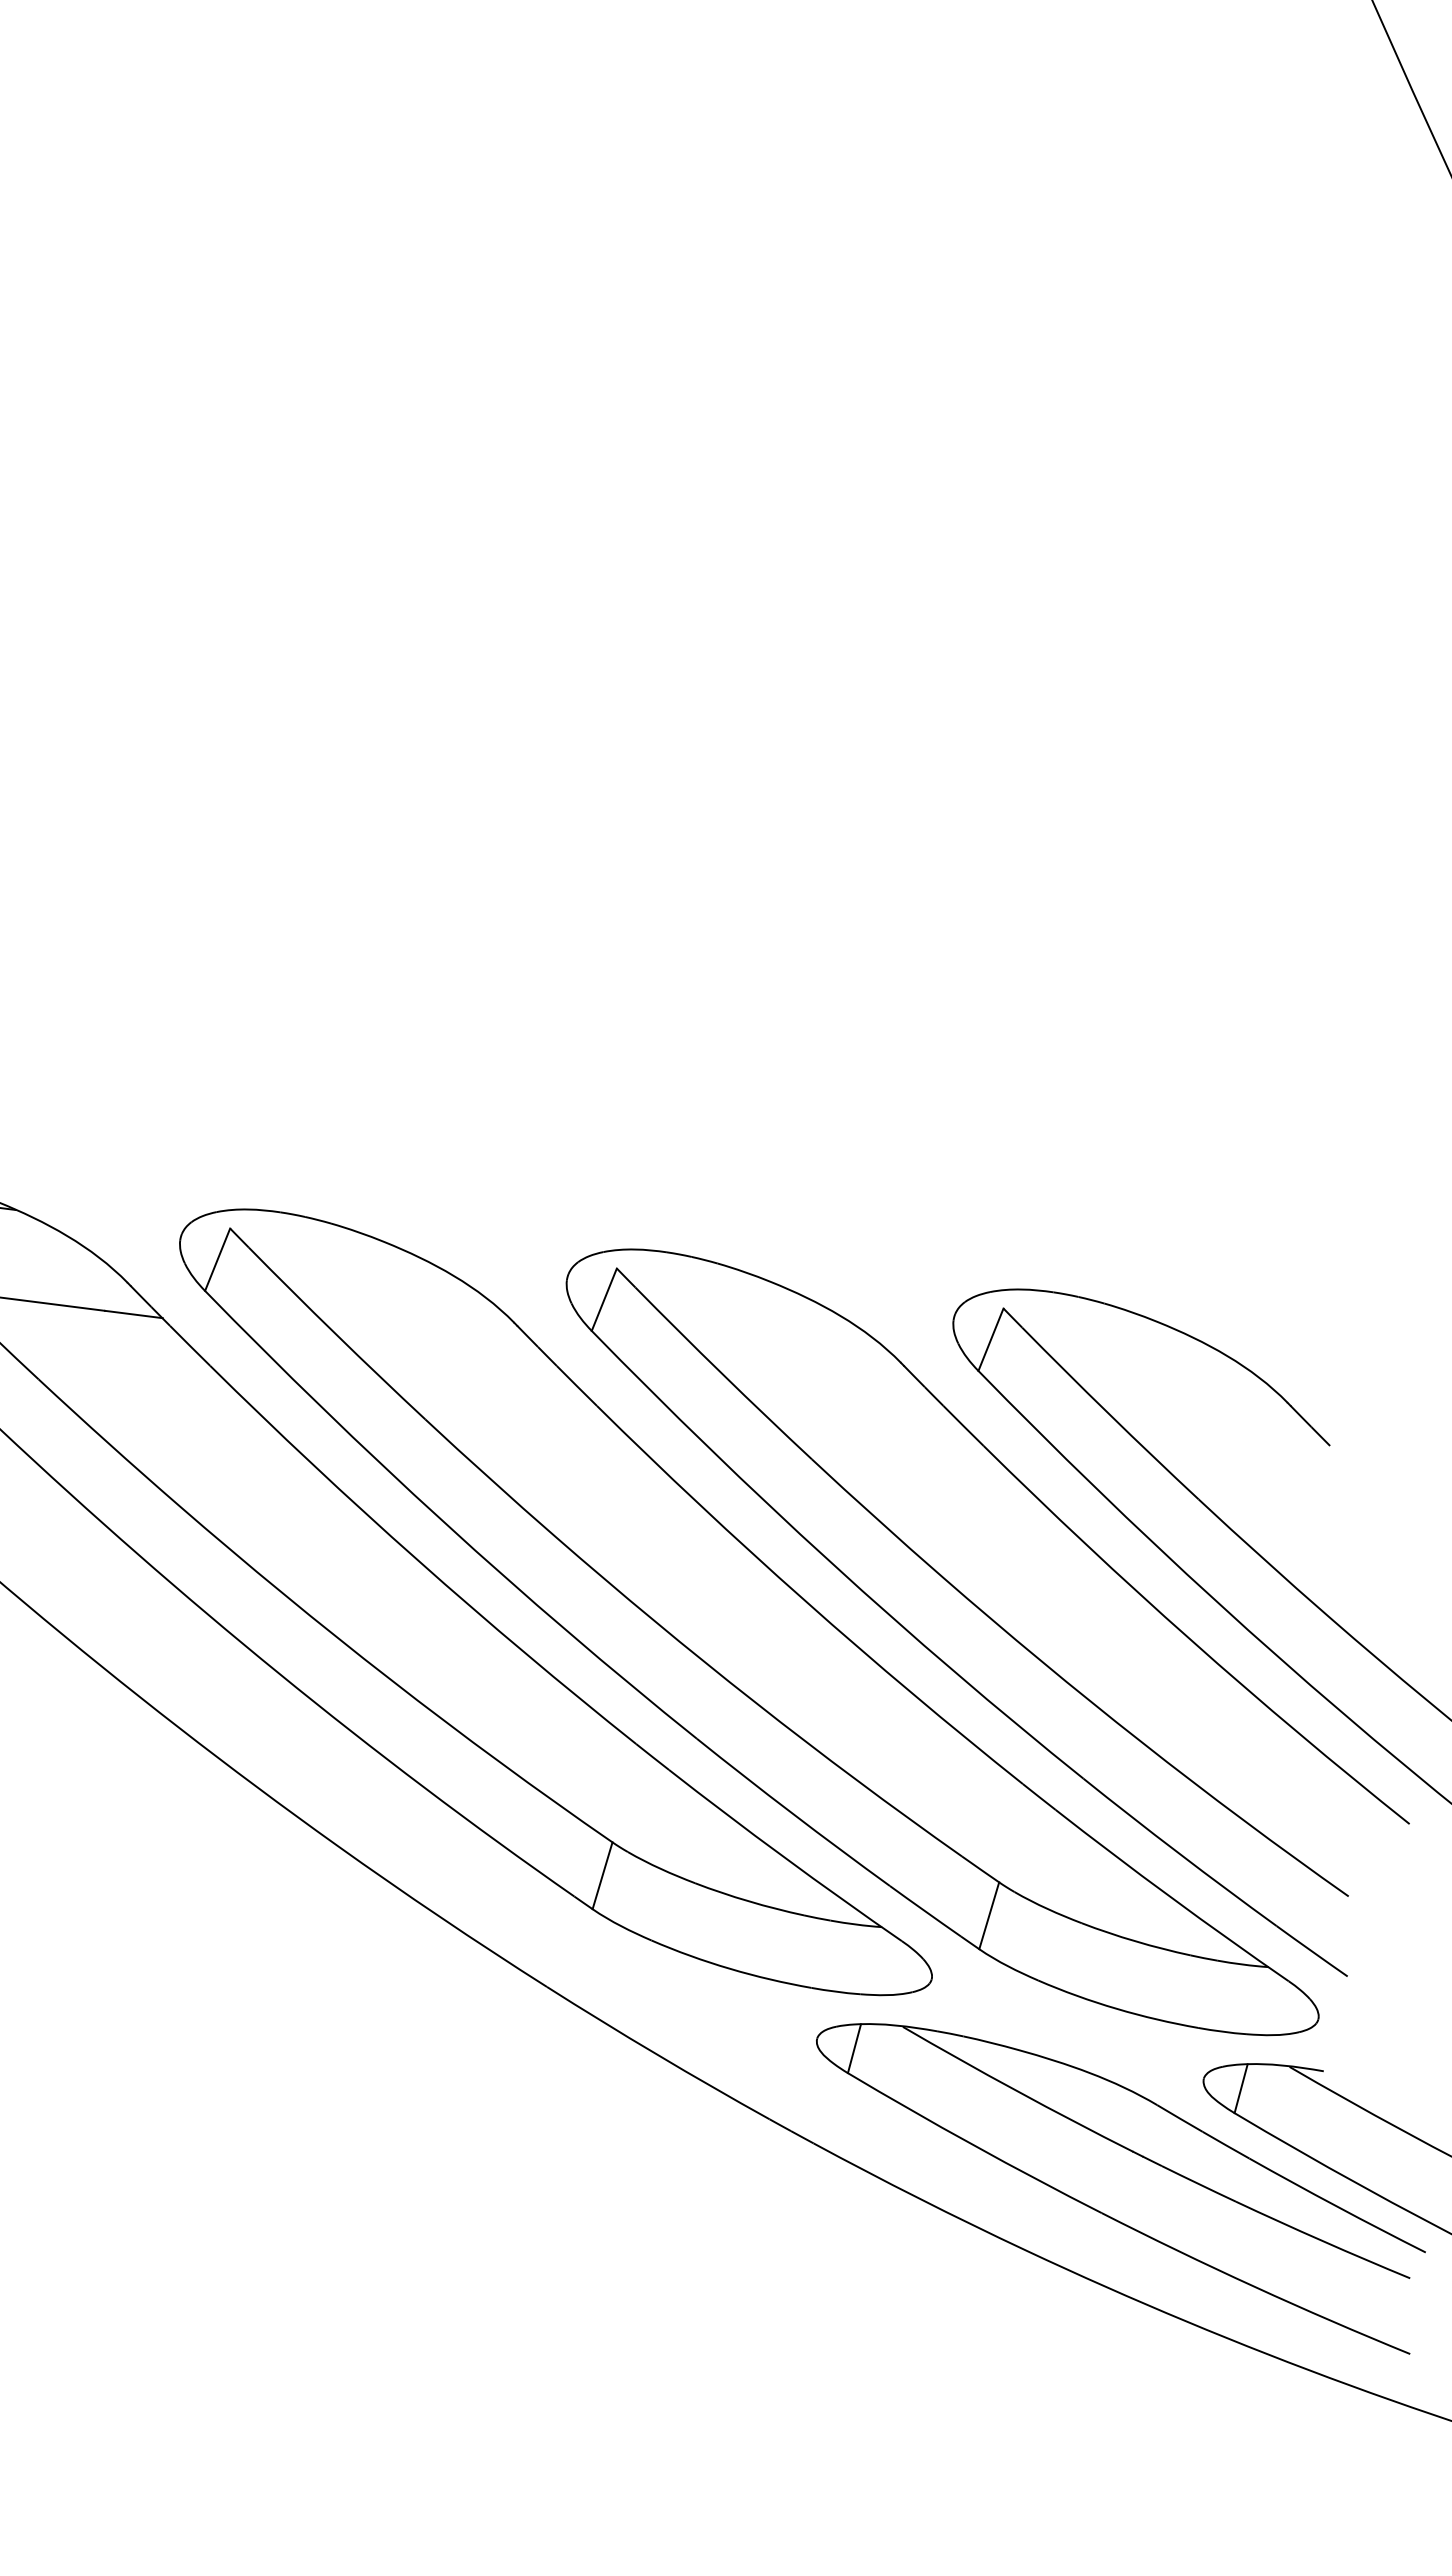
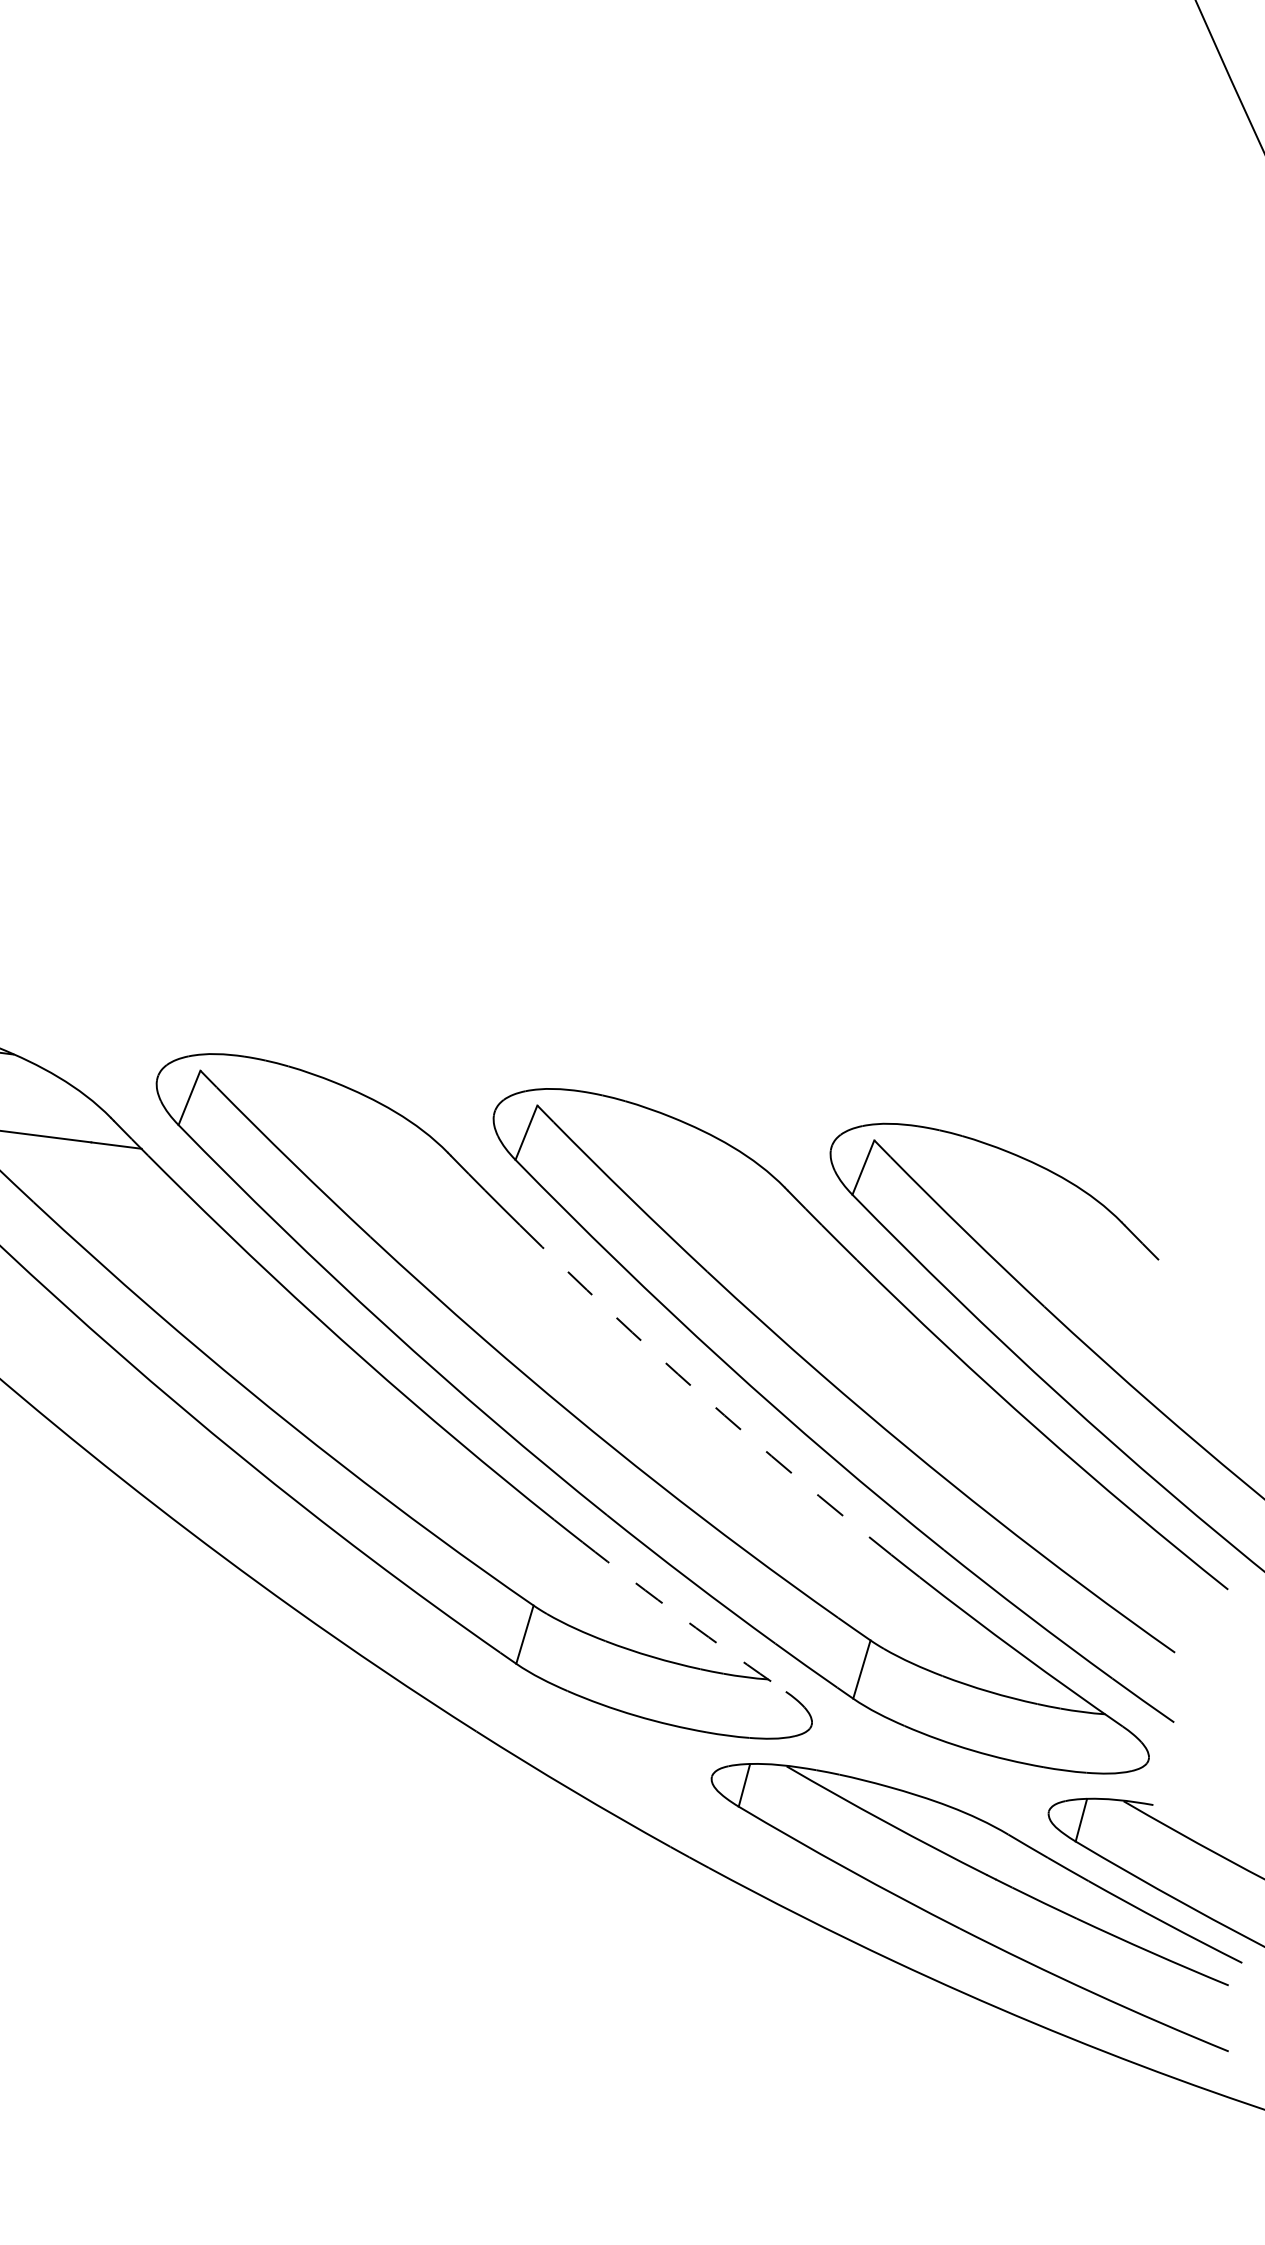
arc: (804, 1600) -> (700, 1394), solid -> dashed
arc: (784, 1857) -> (683, 1618), solid -> dashed

